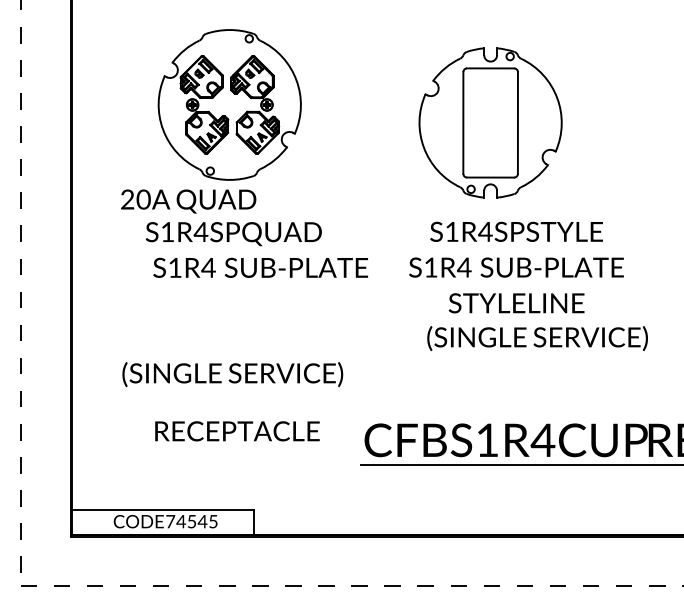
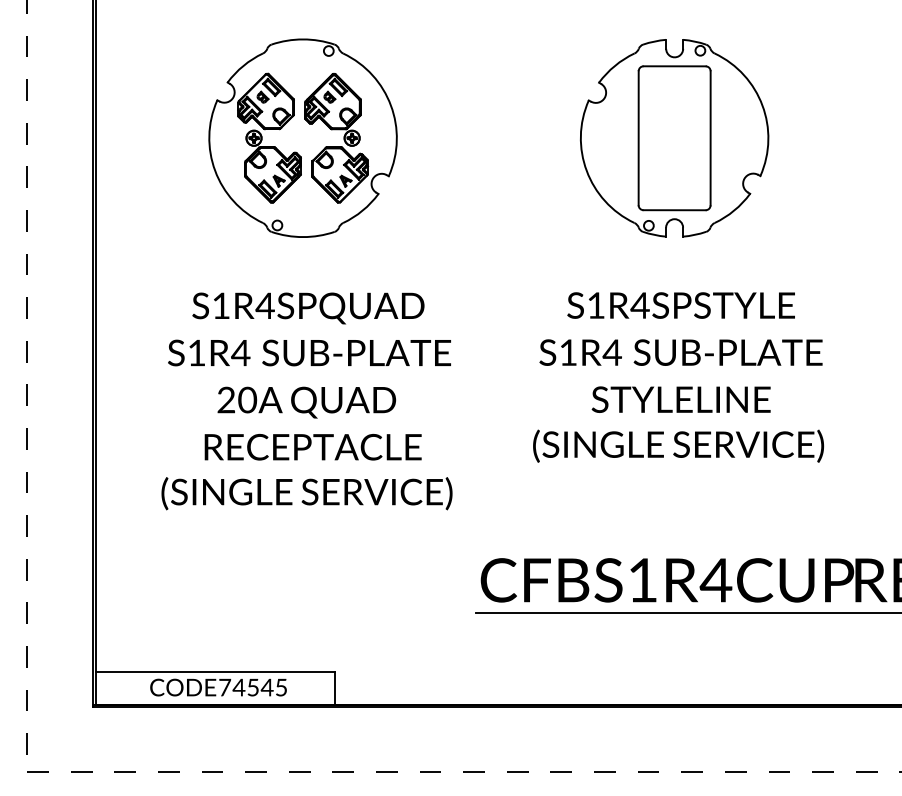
part: (490, 122) -> (674, 137), moved
text: (188, 201) -> (306, 402), moved
text: (260, 267) -> (309, 352), moved
text: (537, 338) -> (678, 446), moved
text: (237, 431) -> (313, 447), moved

